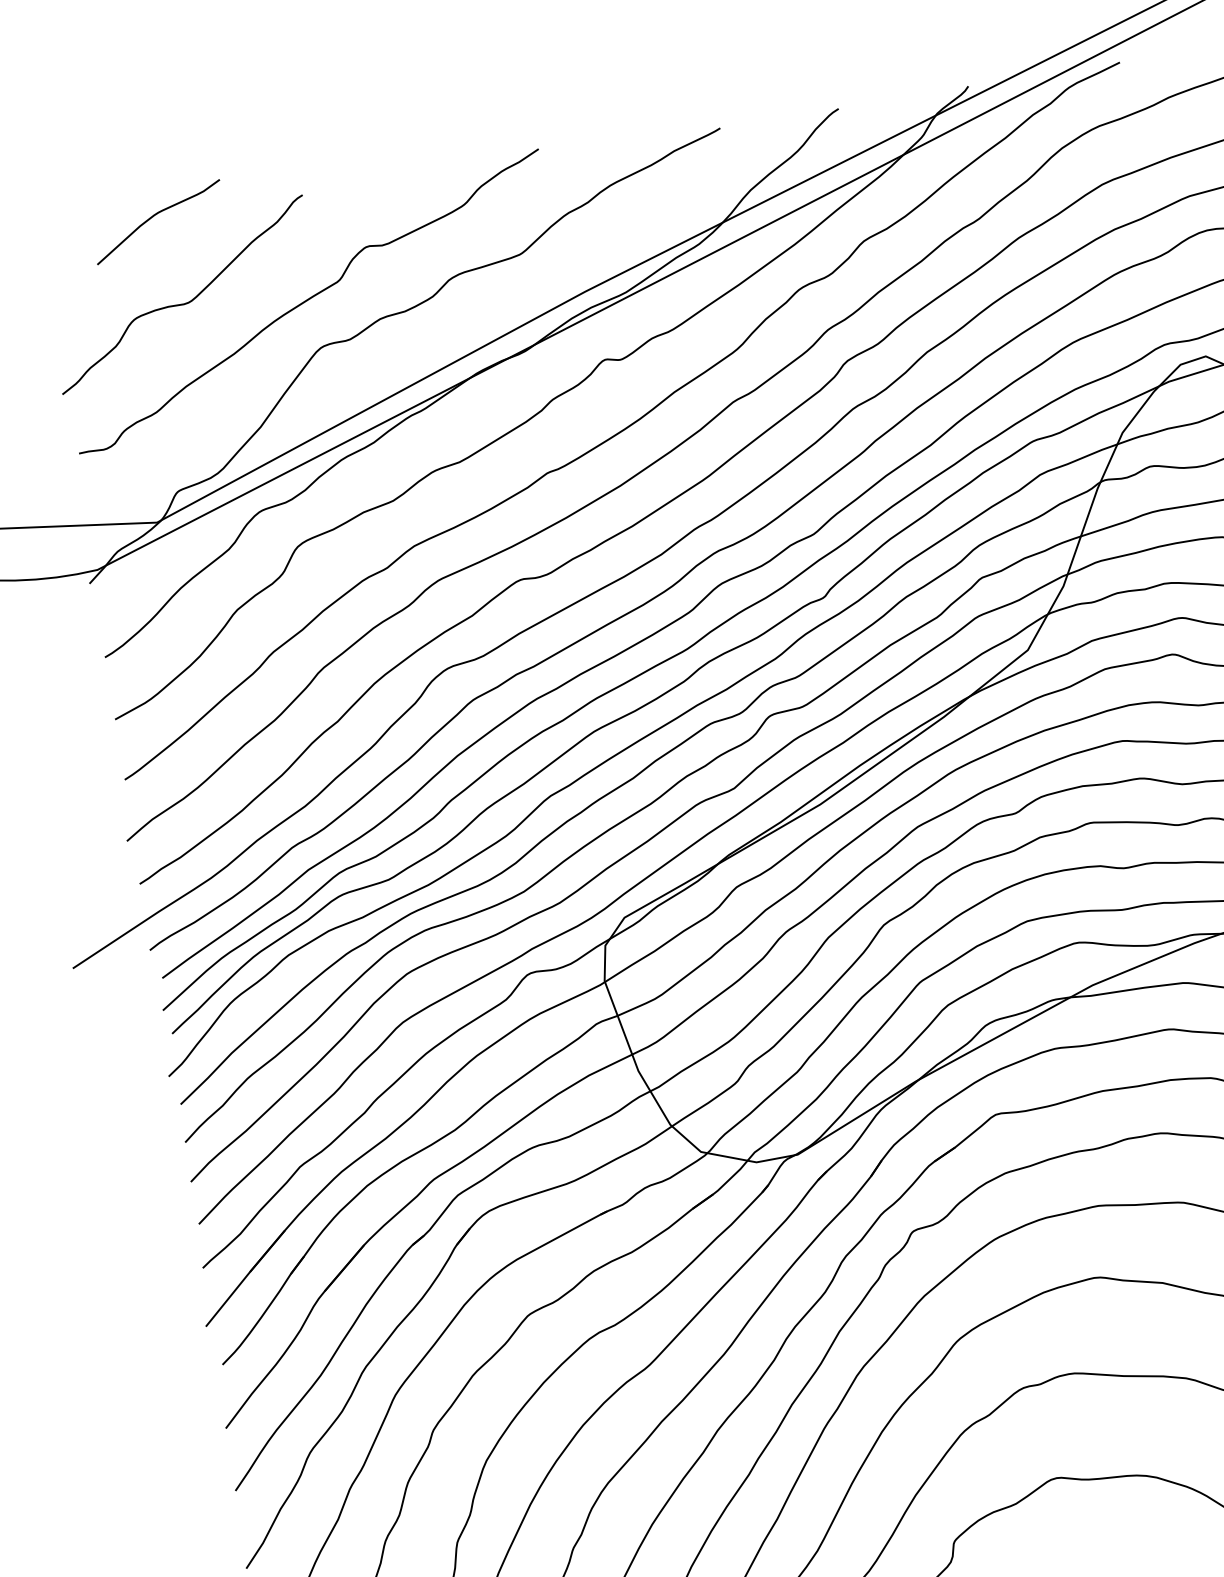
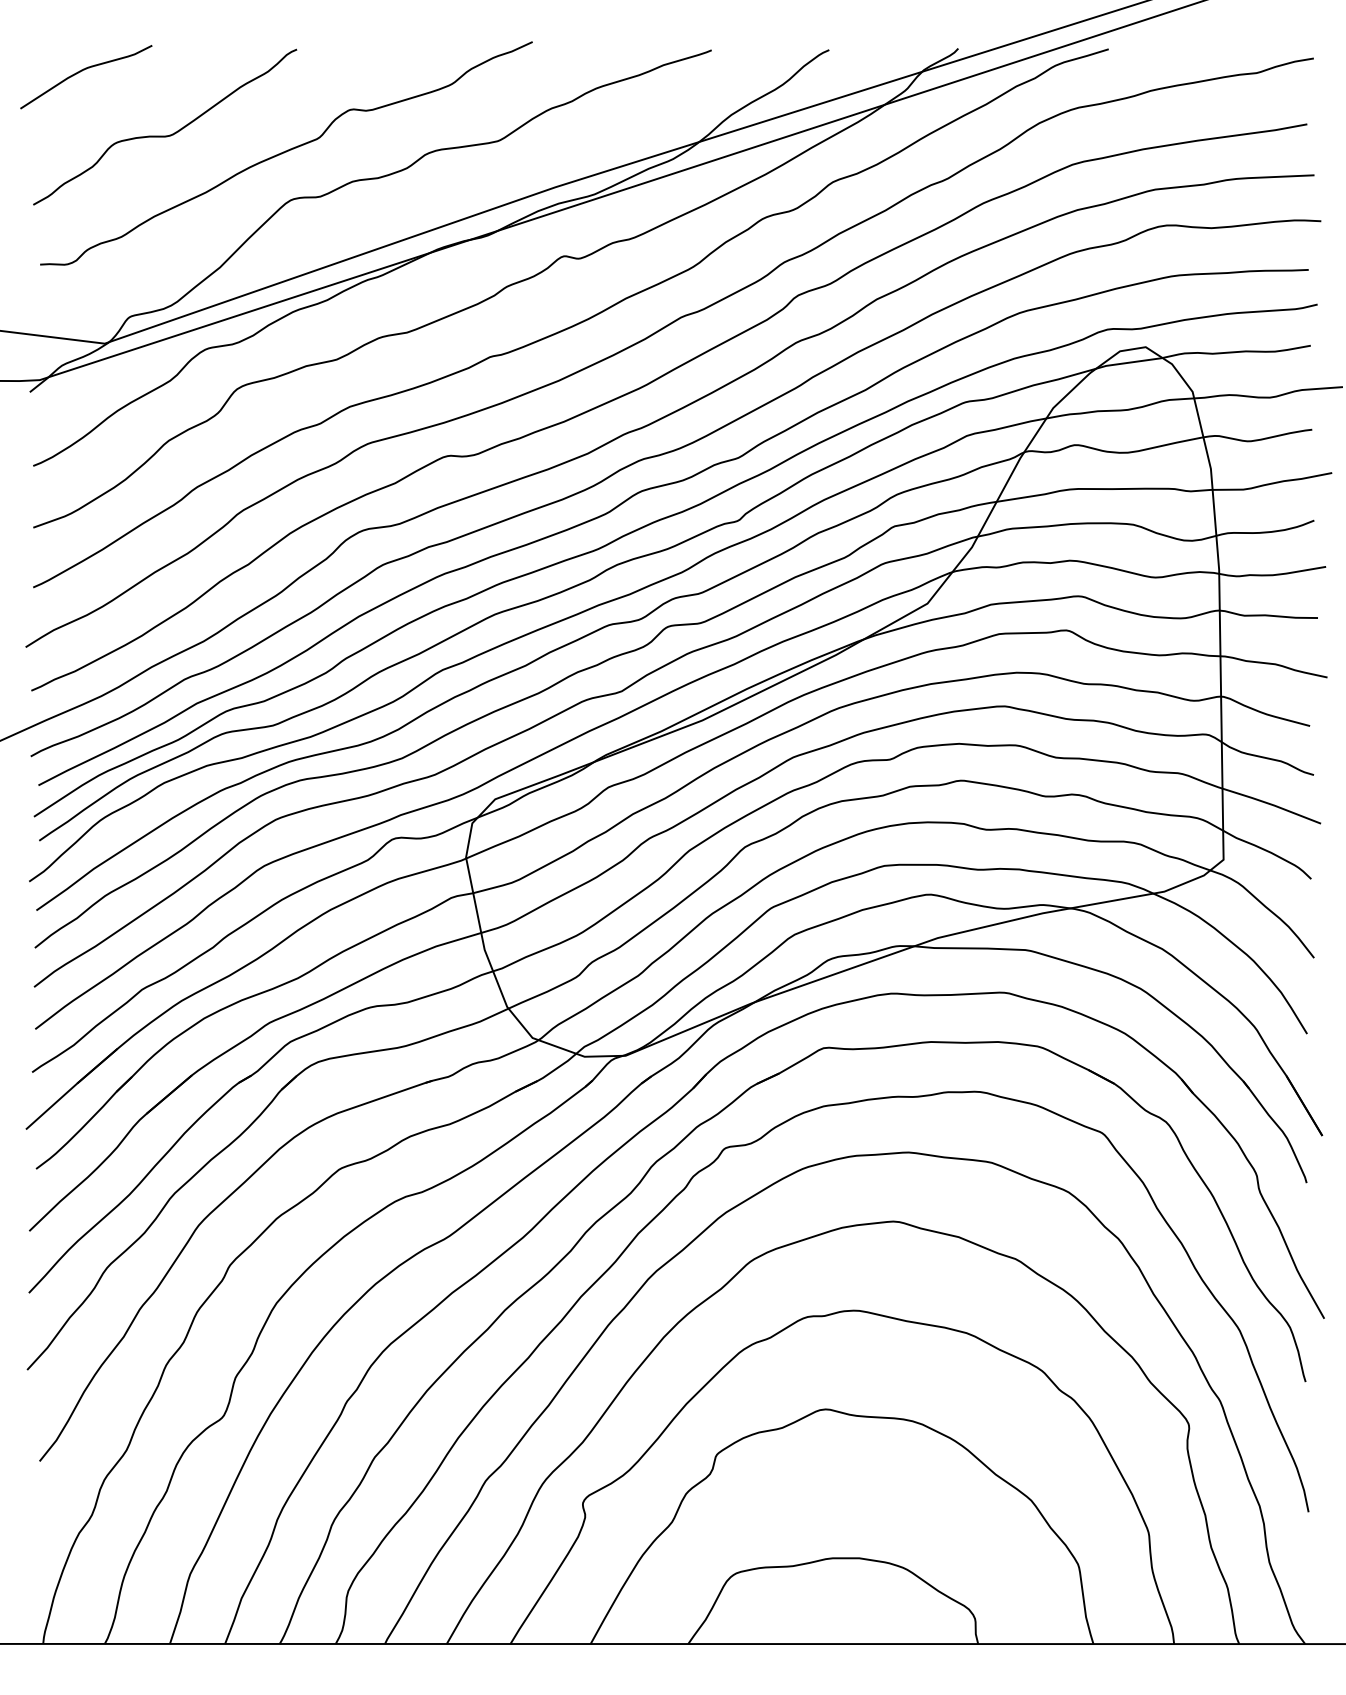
curve: (153, 217) -> (82, 71), moved

